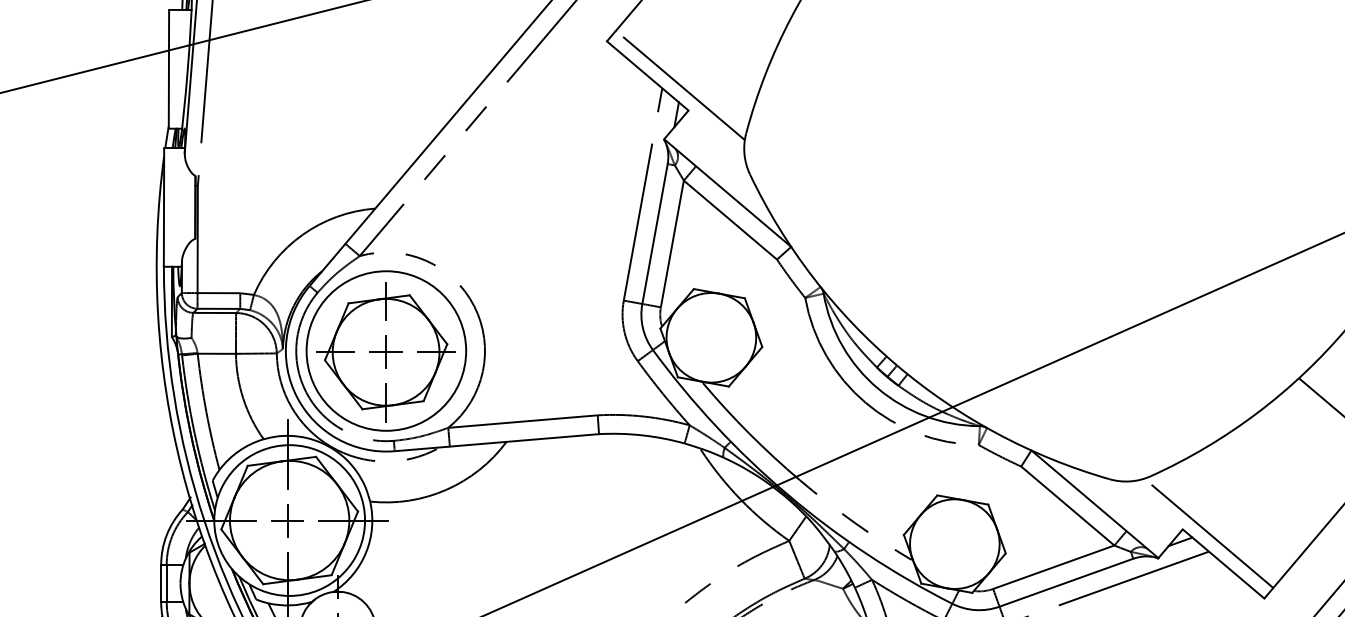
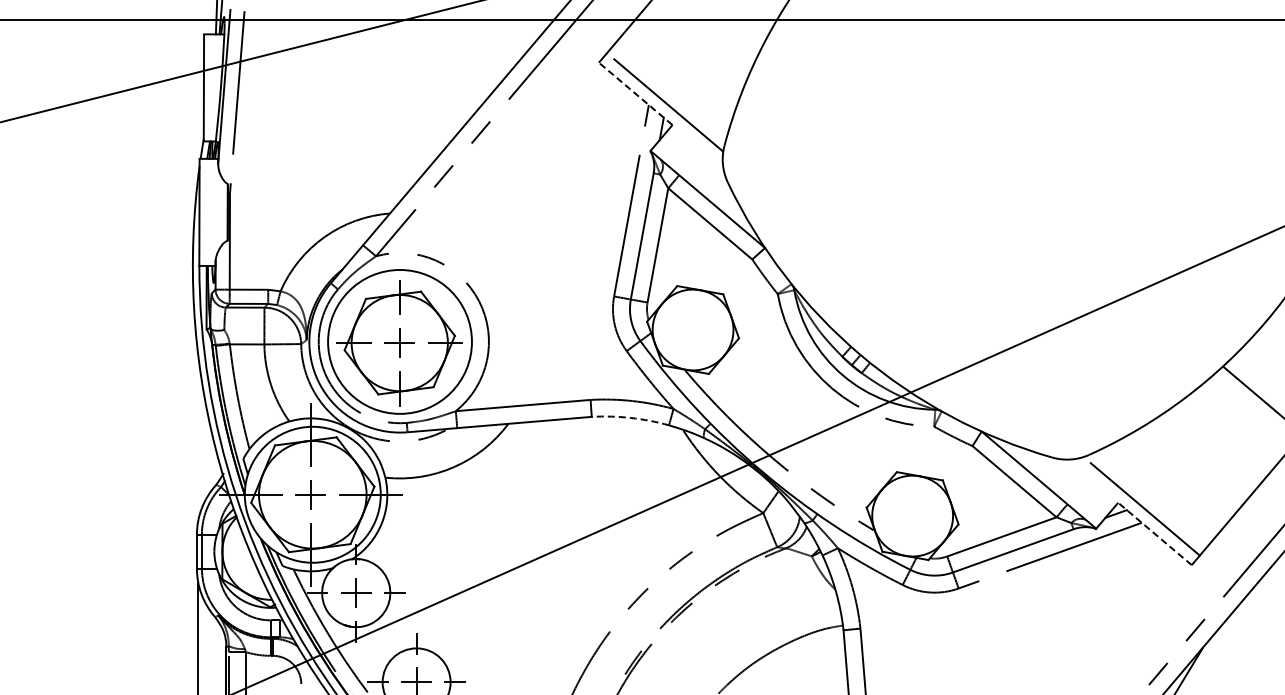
line: (647, 75) -> (635, 93), solid -> dashed
arc: (641, 434) -> (630, 417), solid -> dashed
line: (1223, 563) -> (1154, 533), solid -> dashed

